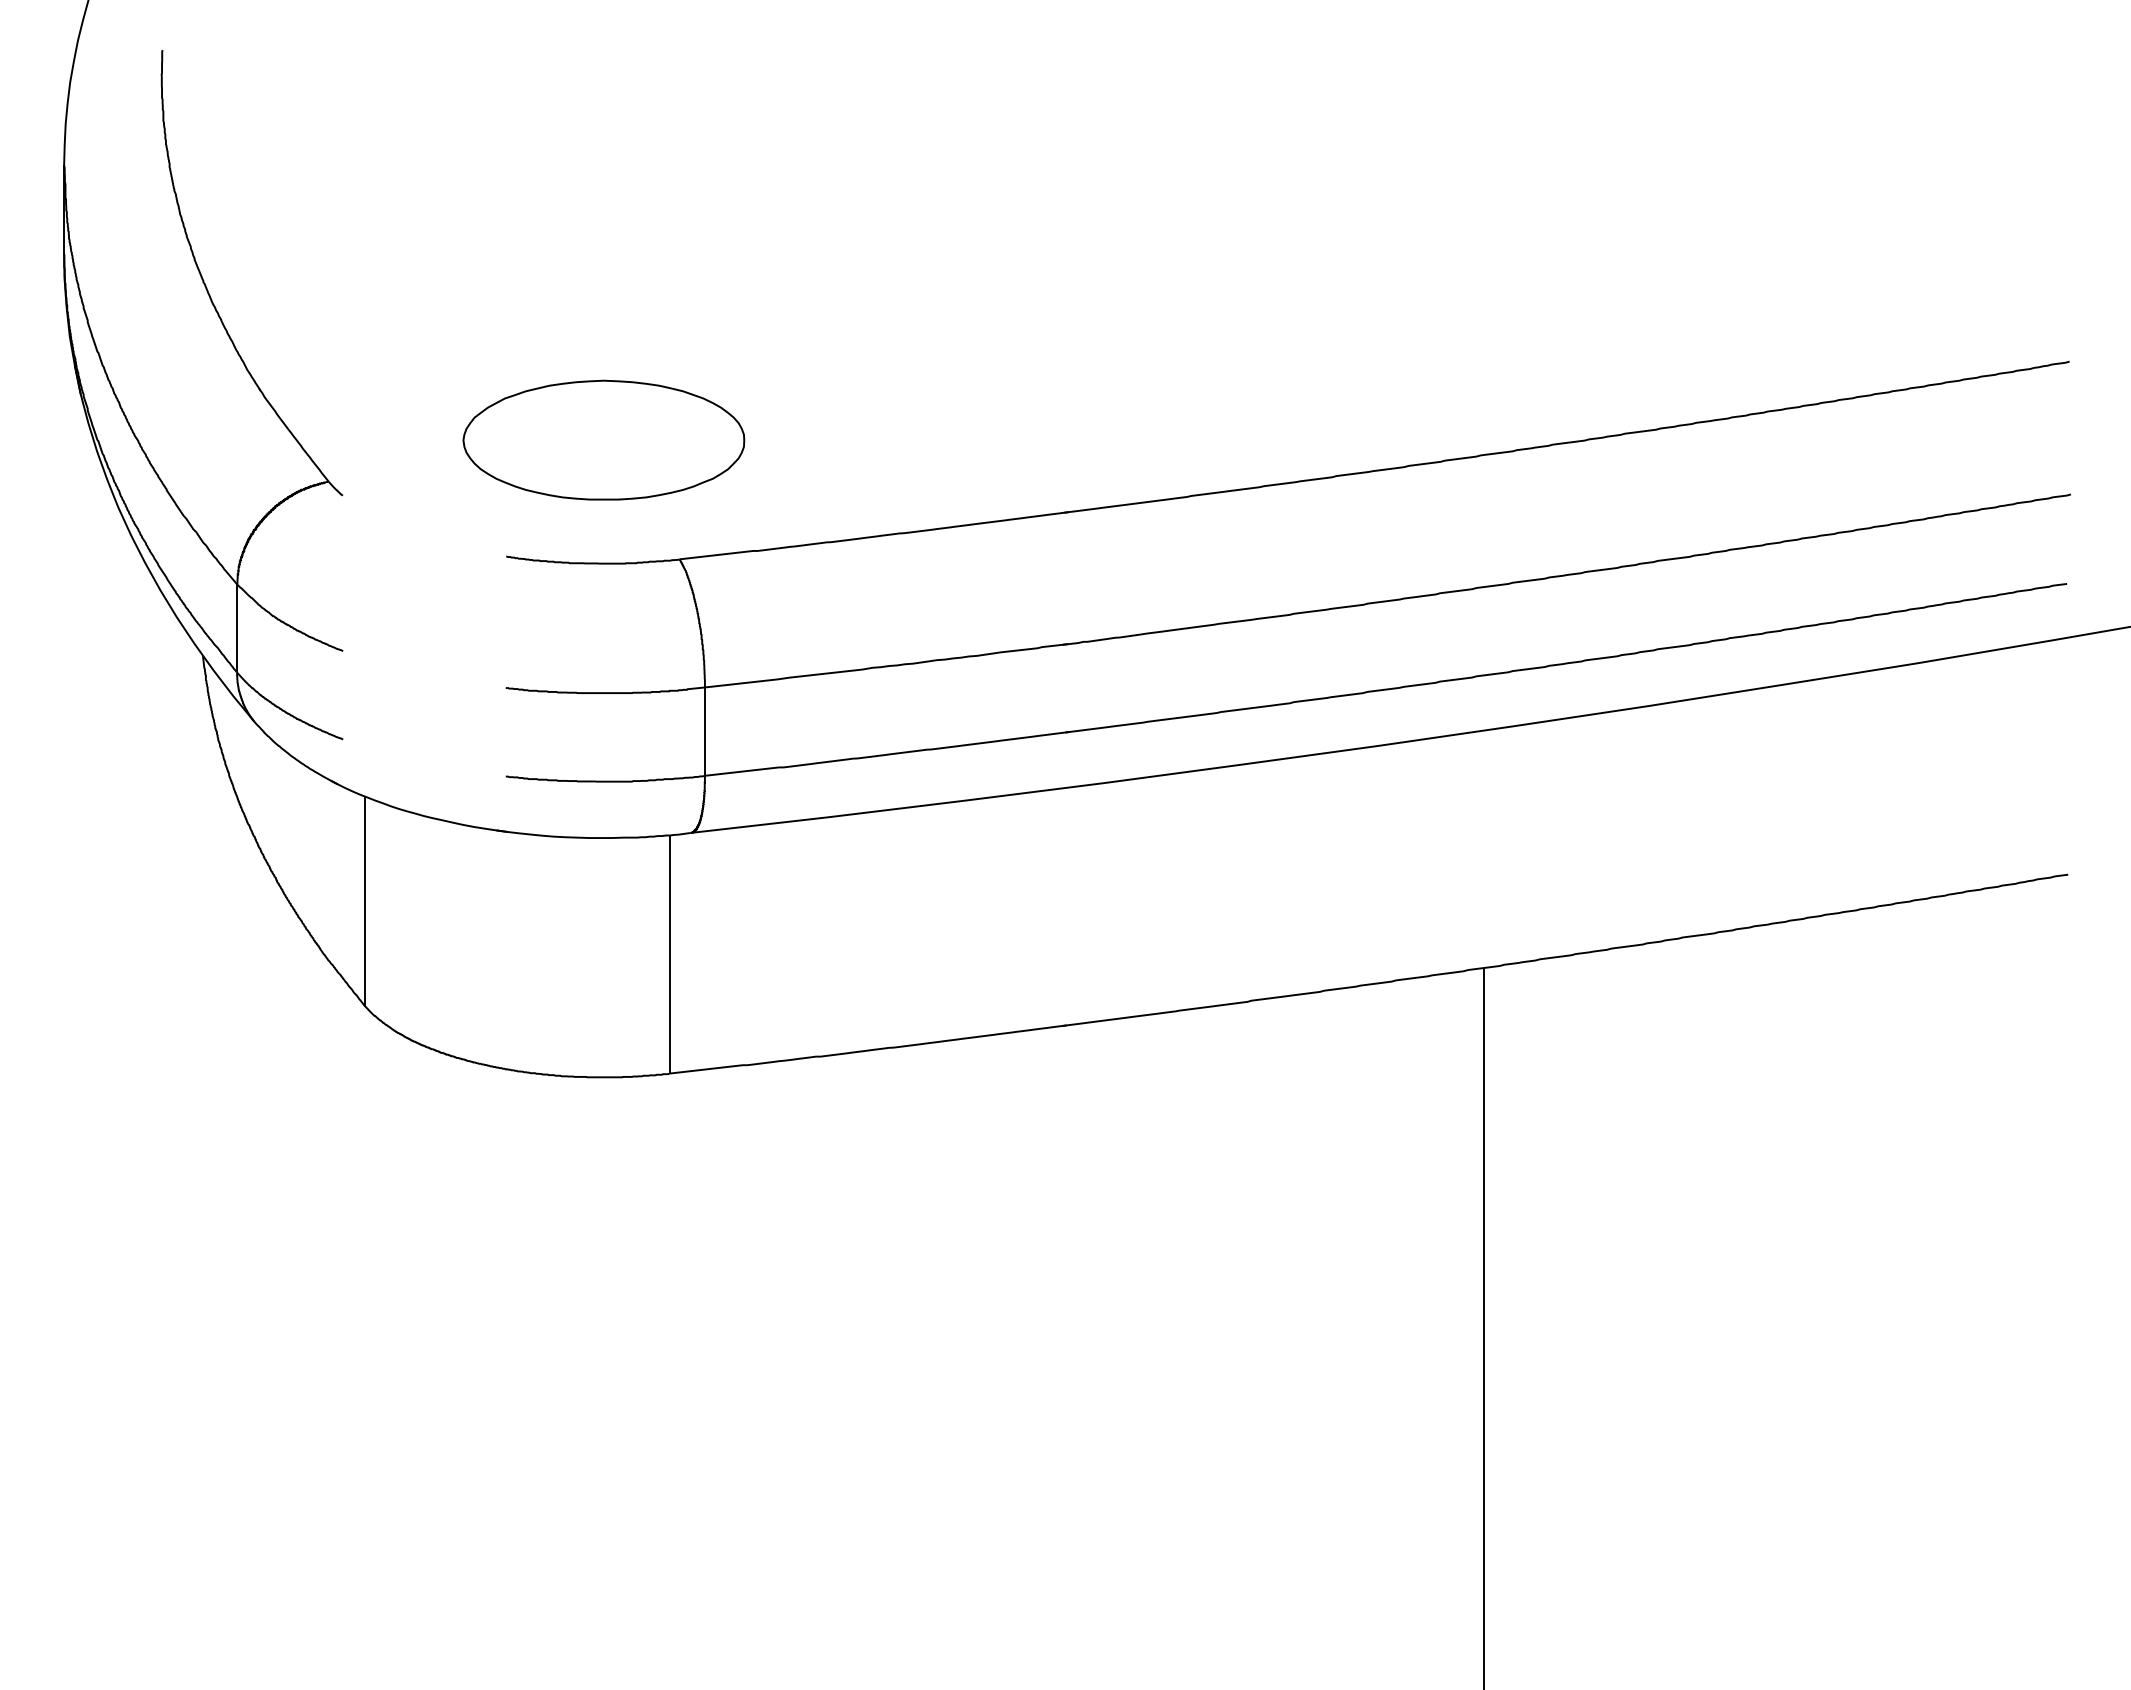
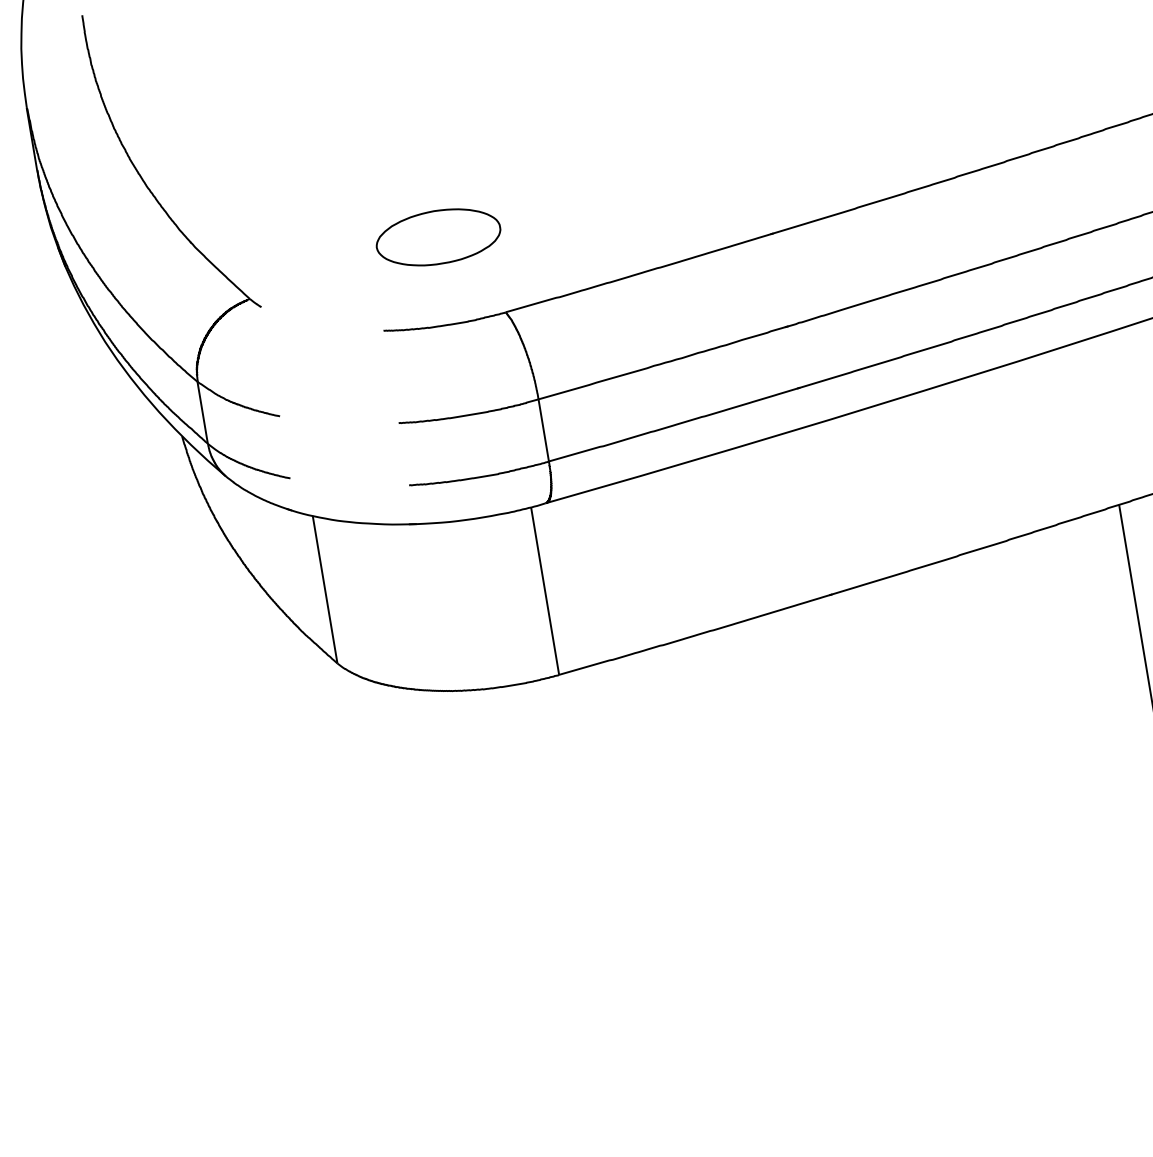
part: (603, 439) -> (438, 237), size x0.62

